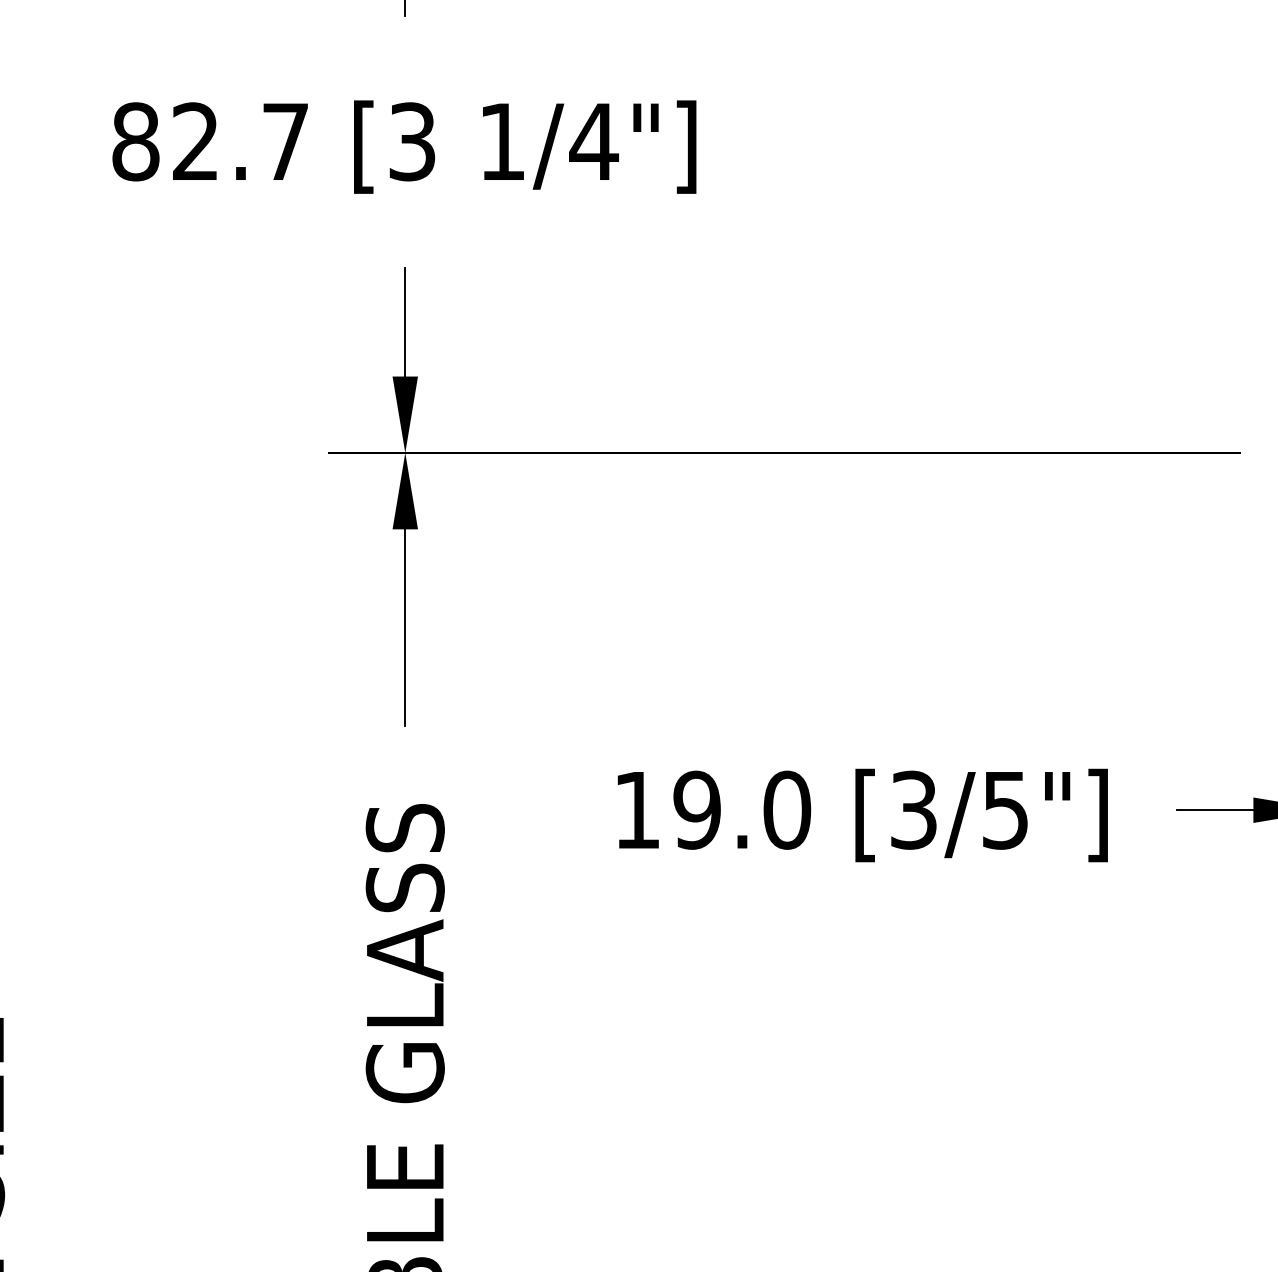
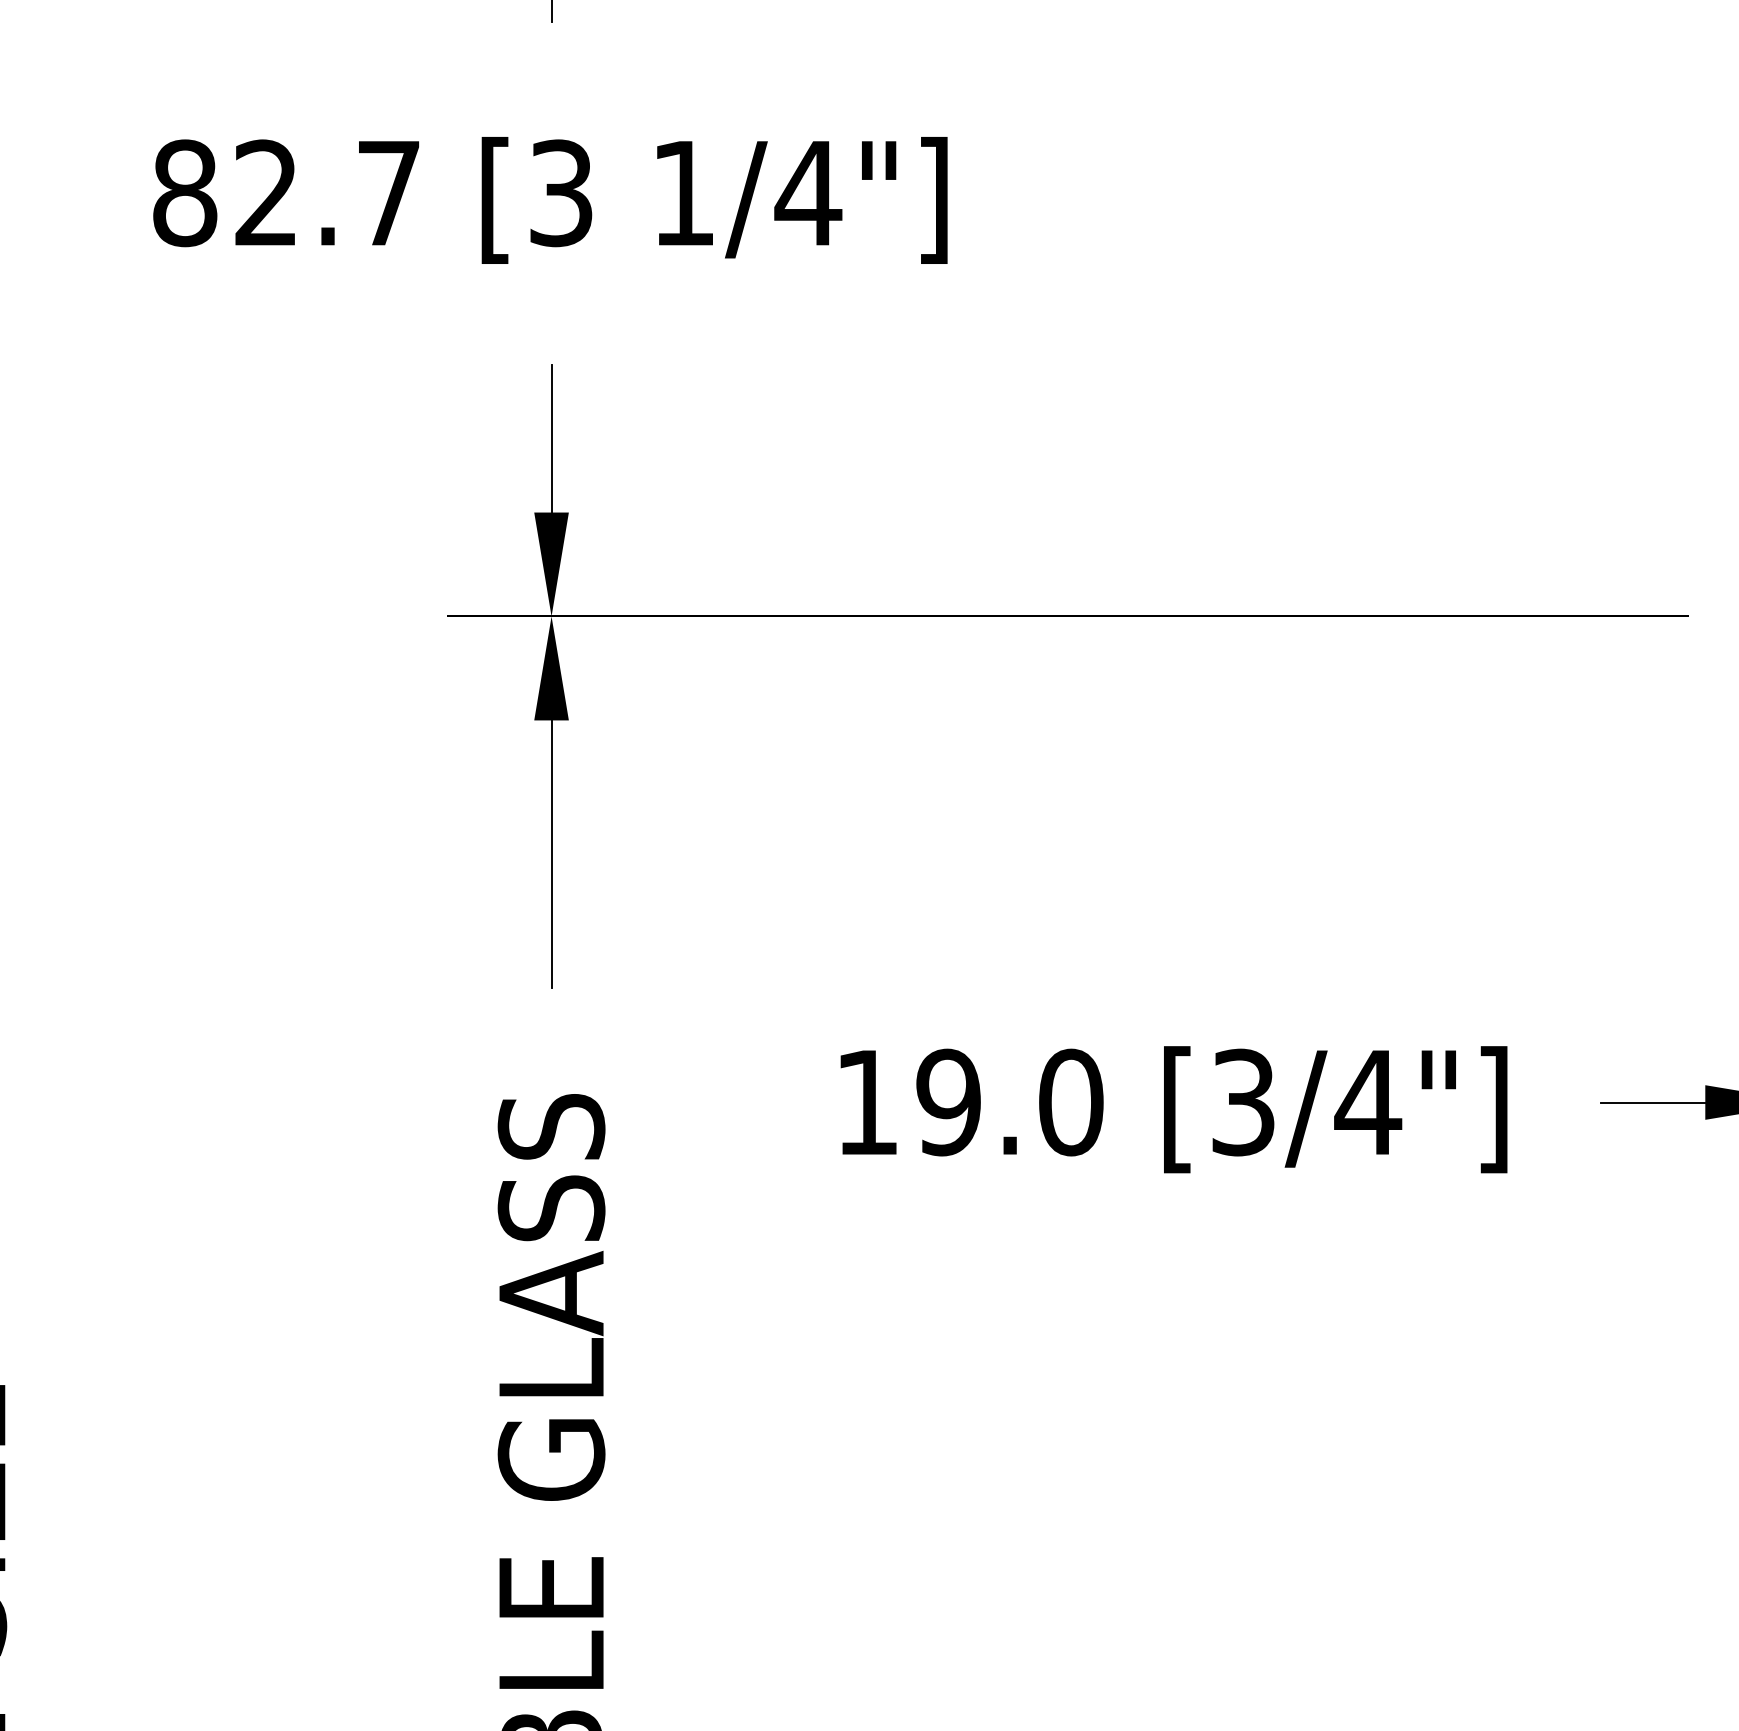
text: (1005, 810) -> (1368, 1103), [3/5"] -> [3/4"]

